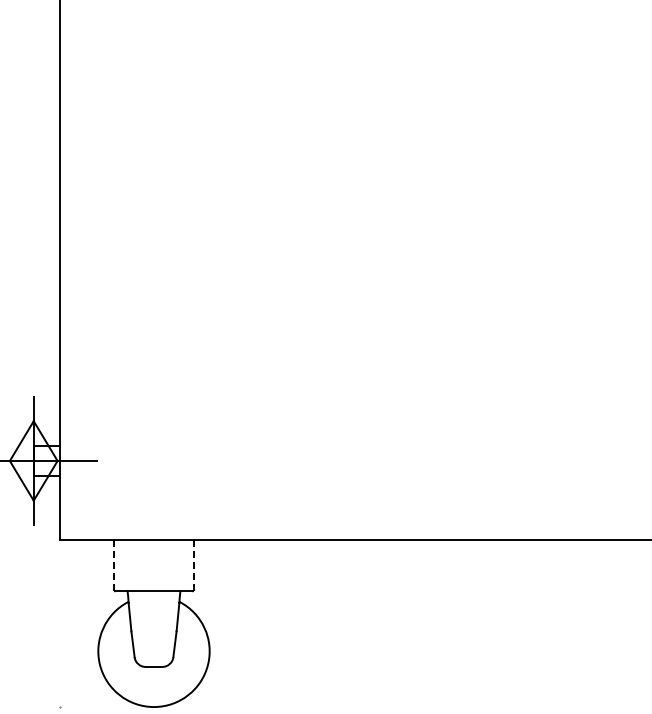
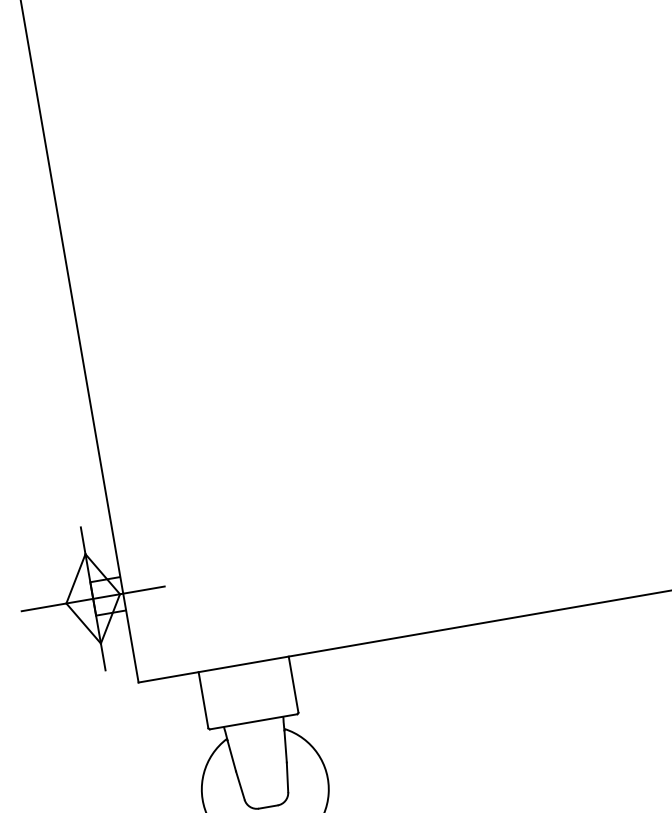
line: (113, 565) -> (203, 700), dashed -> solid
line: (194, 565) -> (294, 685), dashed -> solid

